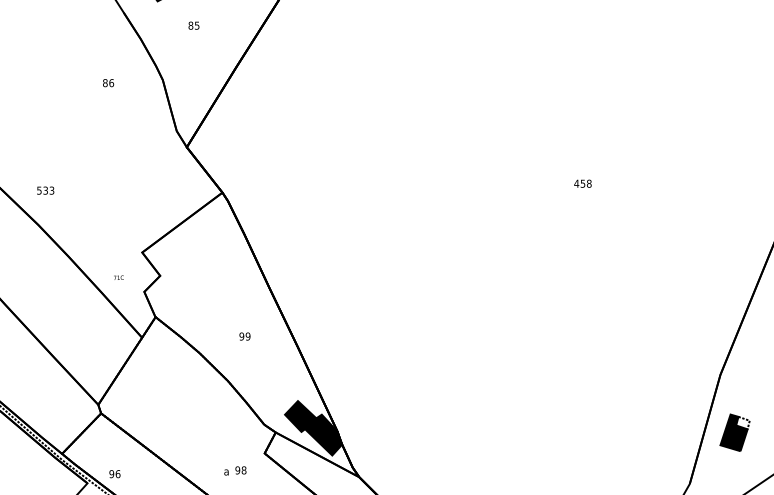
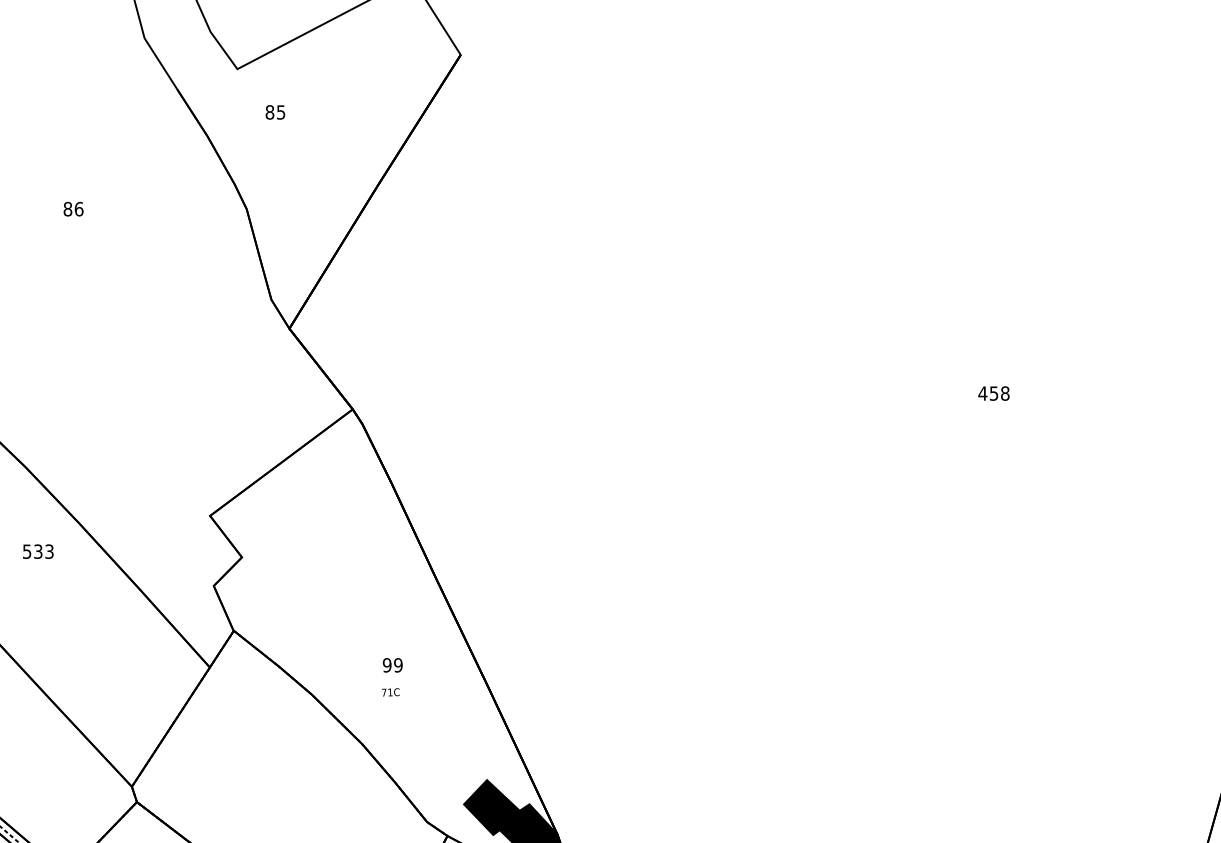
text: (193, 25) -> (274, 112), moved
text: (108, 83) -> (73, 209), moved
text: (45, 190) -> (37, 551), moved
text: (118, 277) -> (390, 691), moved

